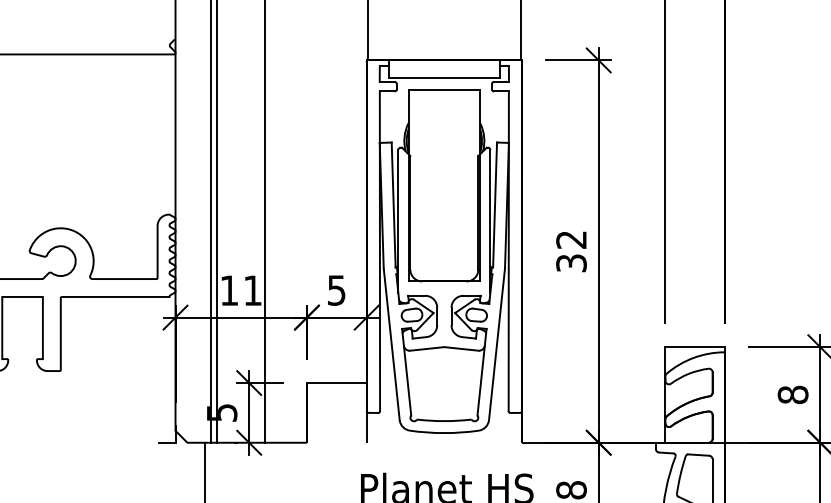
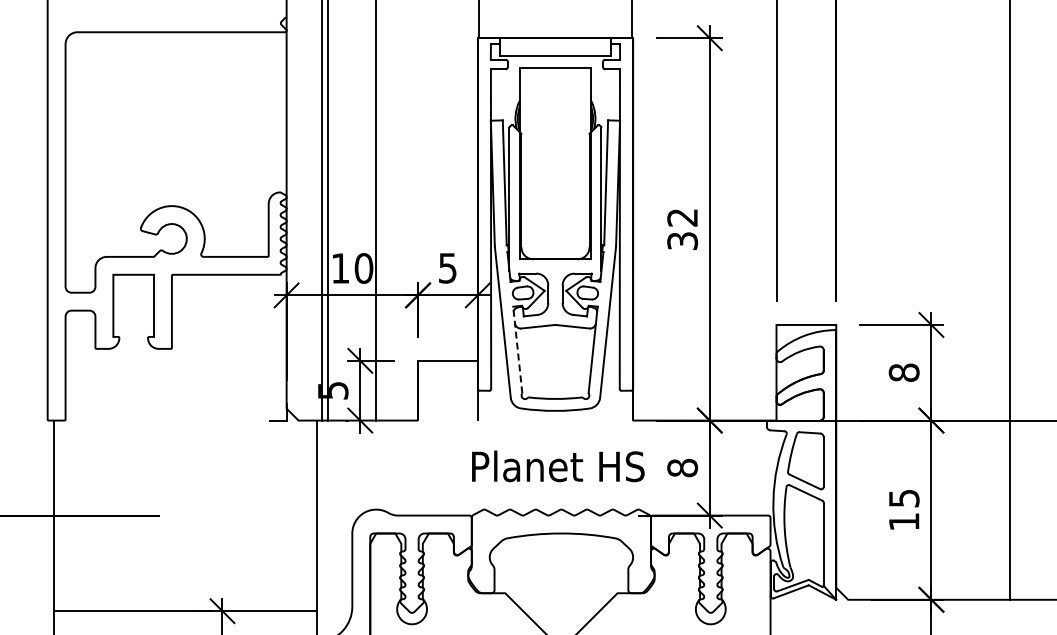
text: (252, 290) -> (363, 268), 11 -> 10
line: (406, 372) -> (517, 350), solid -> dashed

